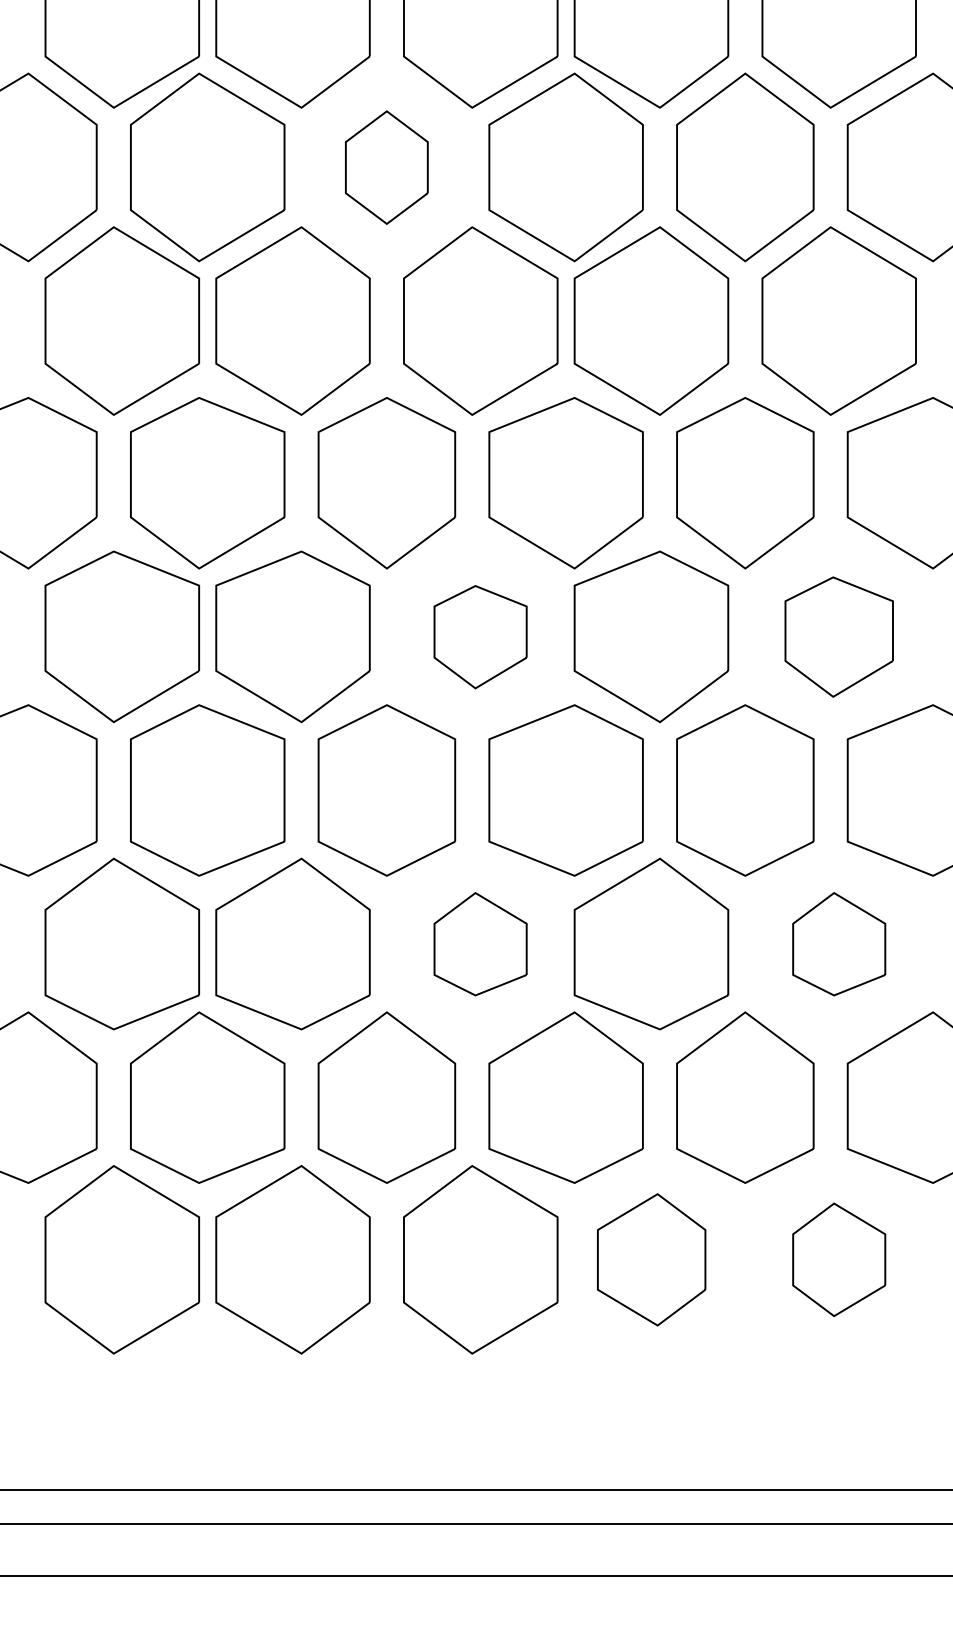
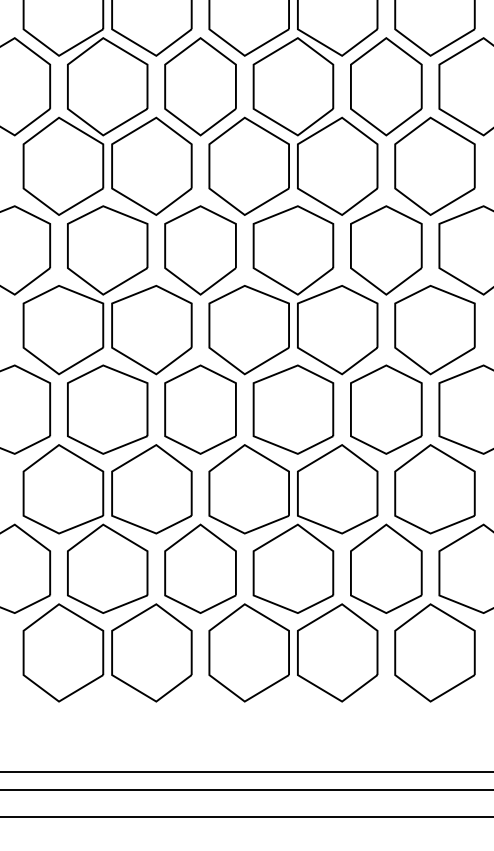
part: (386, 166) -> (200, 86), size x1.67
part: (479, 637) -> (248, 330), size x1.67
part: (838, 637) -> (434, 330), size x1.43
part: (479, 944) -> (248, 489), size x1.67
part: (838, 944) -> (434, 489), size x1.67
part: (651, 1258) -> (337, 652), size x1.43
part: (838, 1258) -> (434, 652), size x1.67

